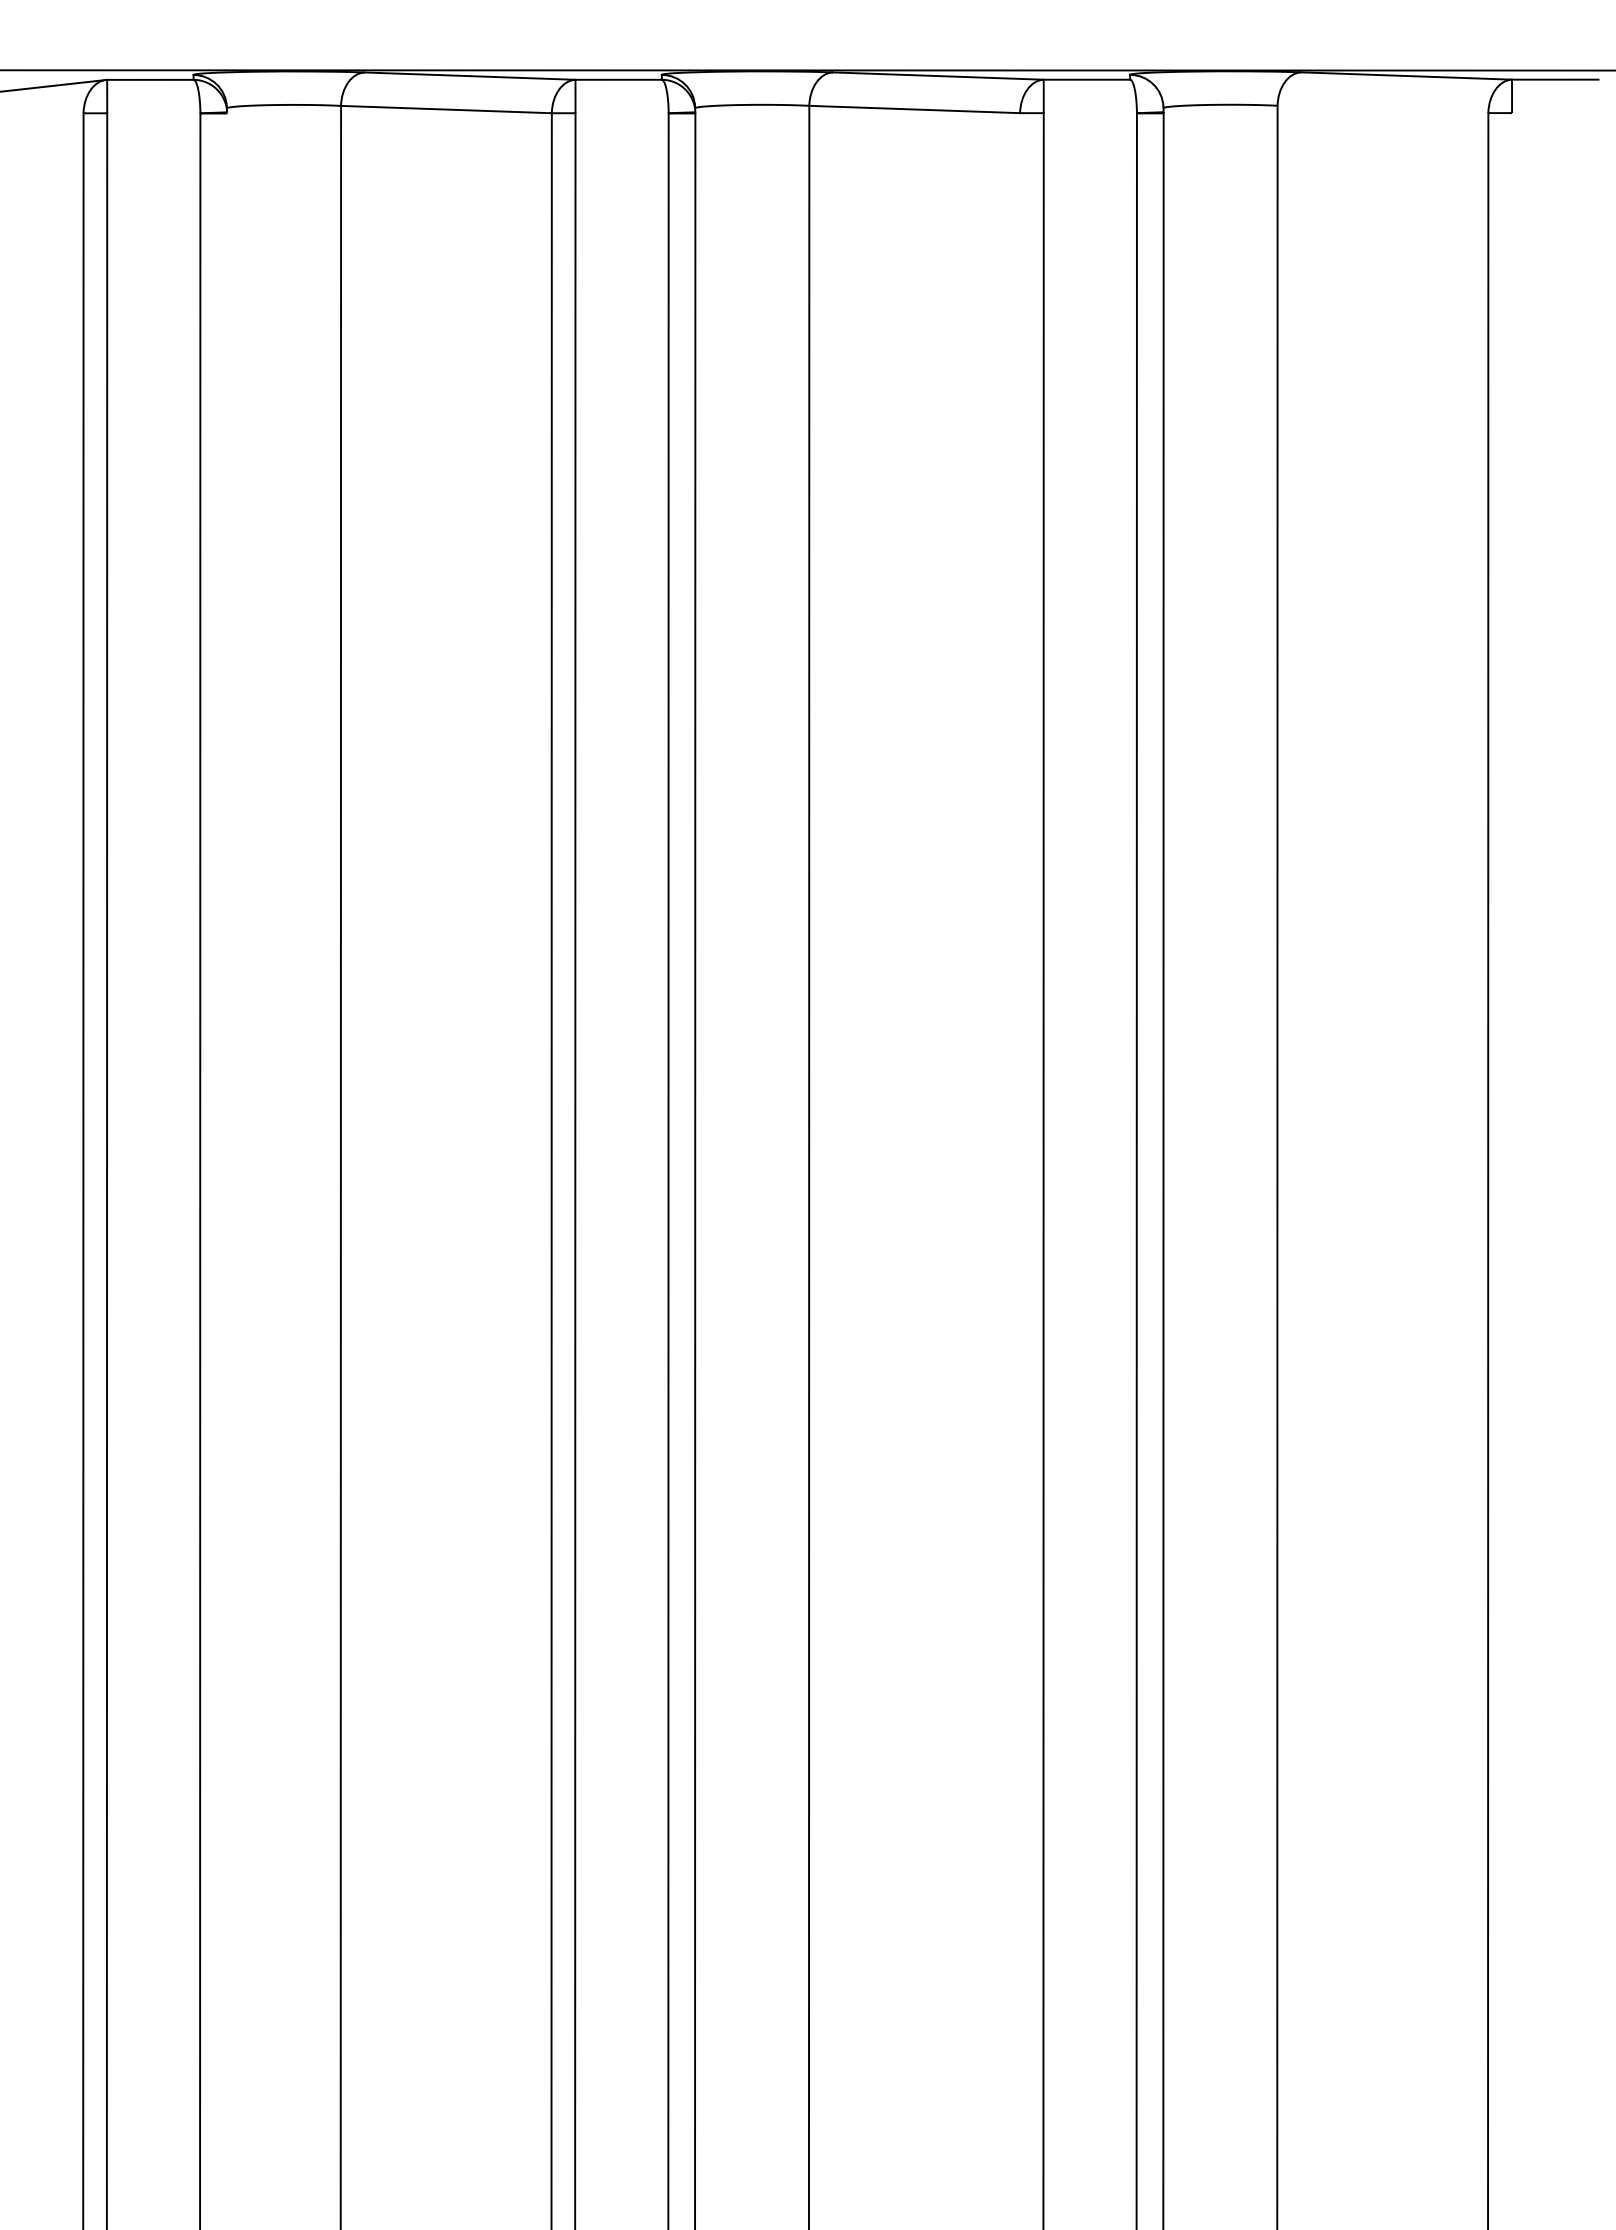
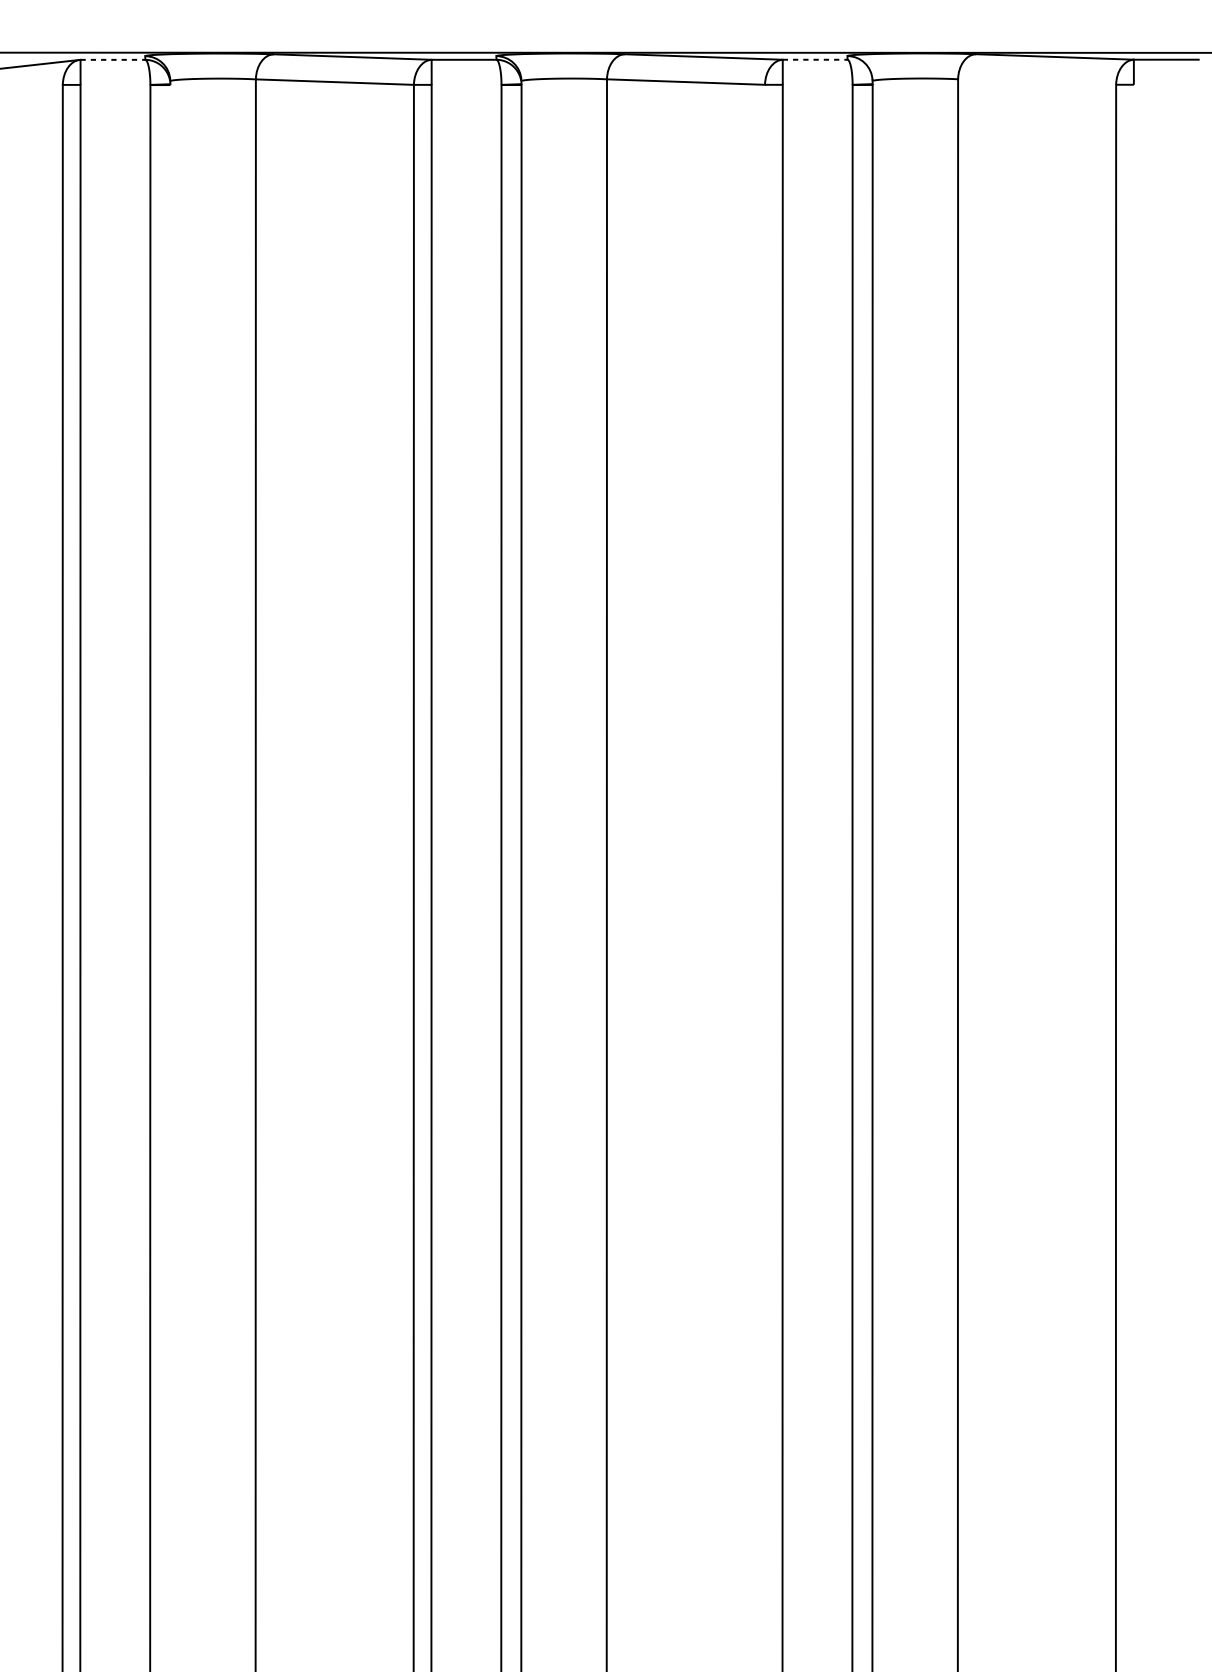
line: (150, 79) -> (113, 59), solid -> dashed
line: (1087, 79) -> (815, 59), solid -> dashed

